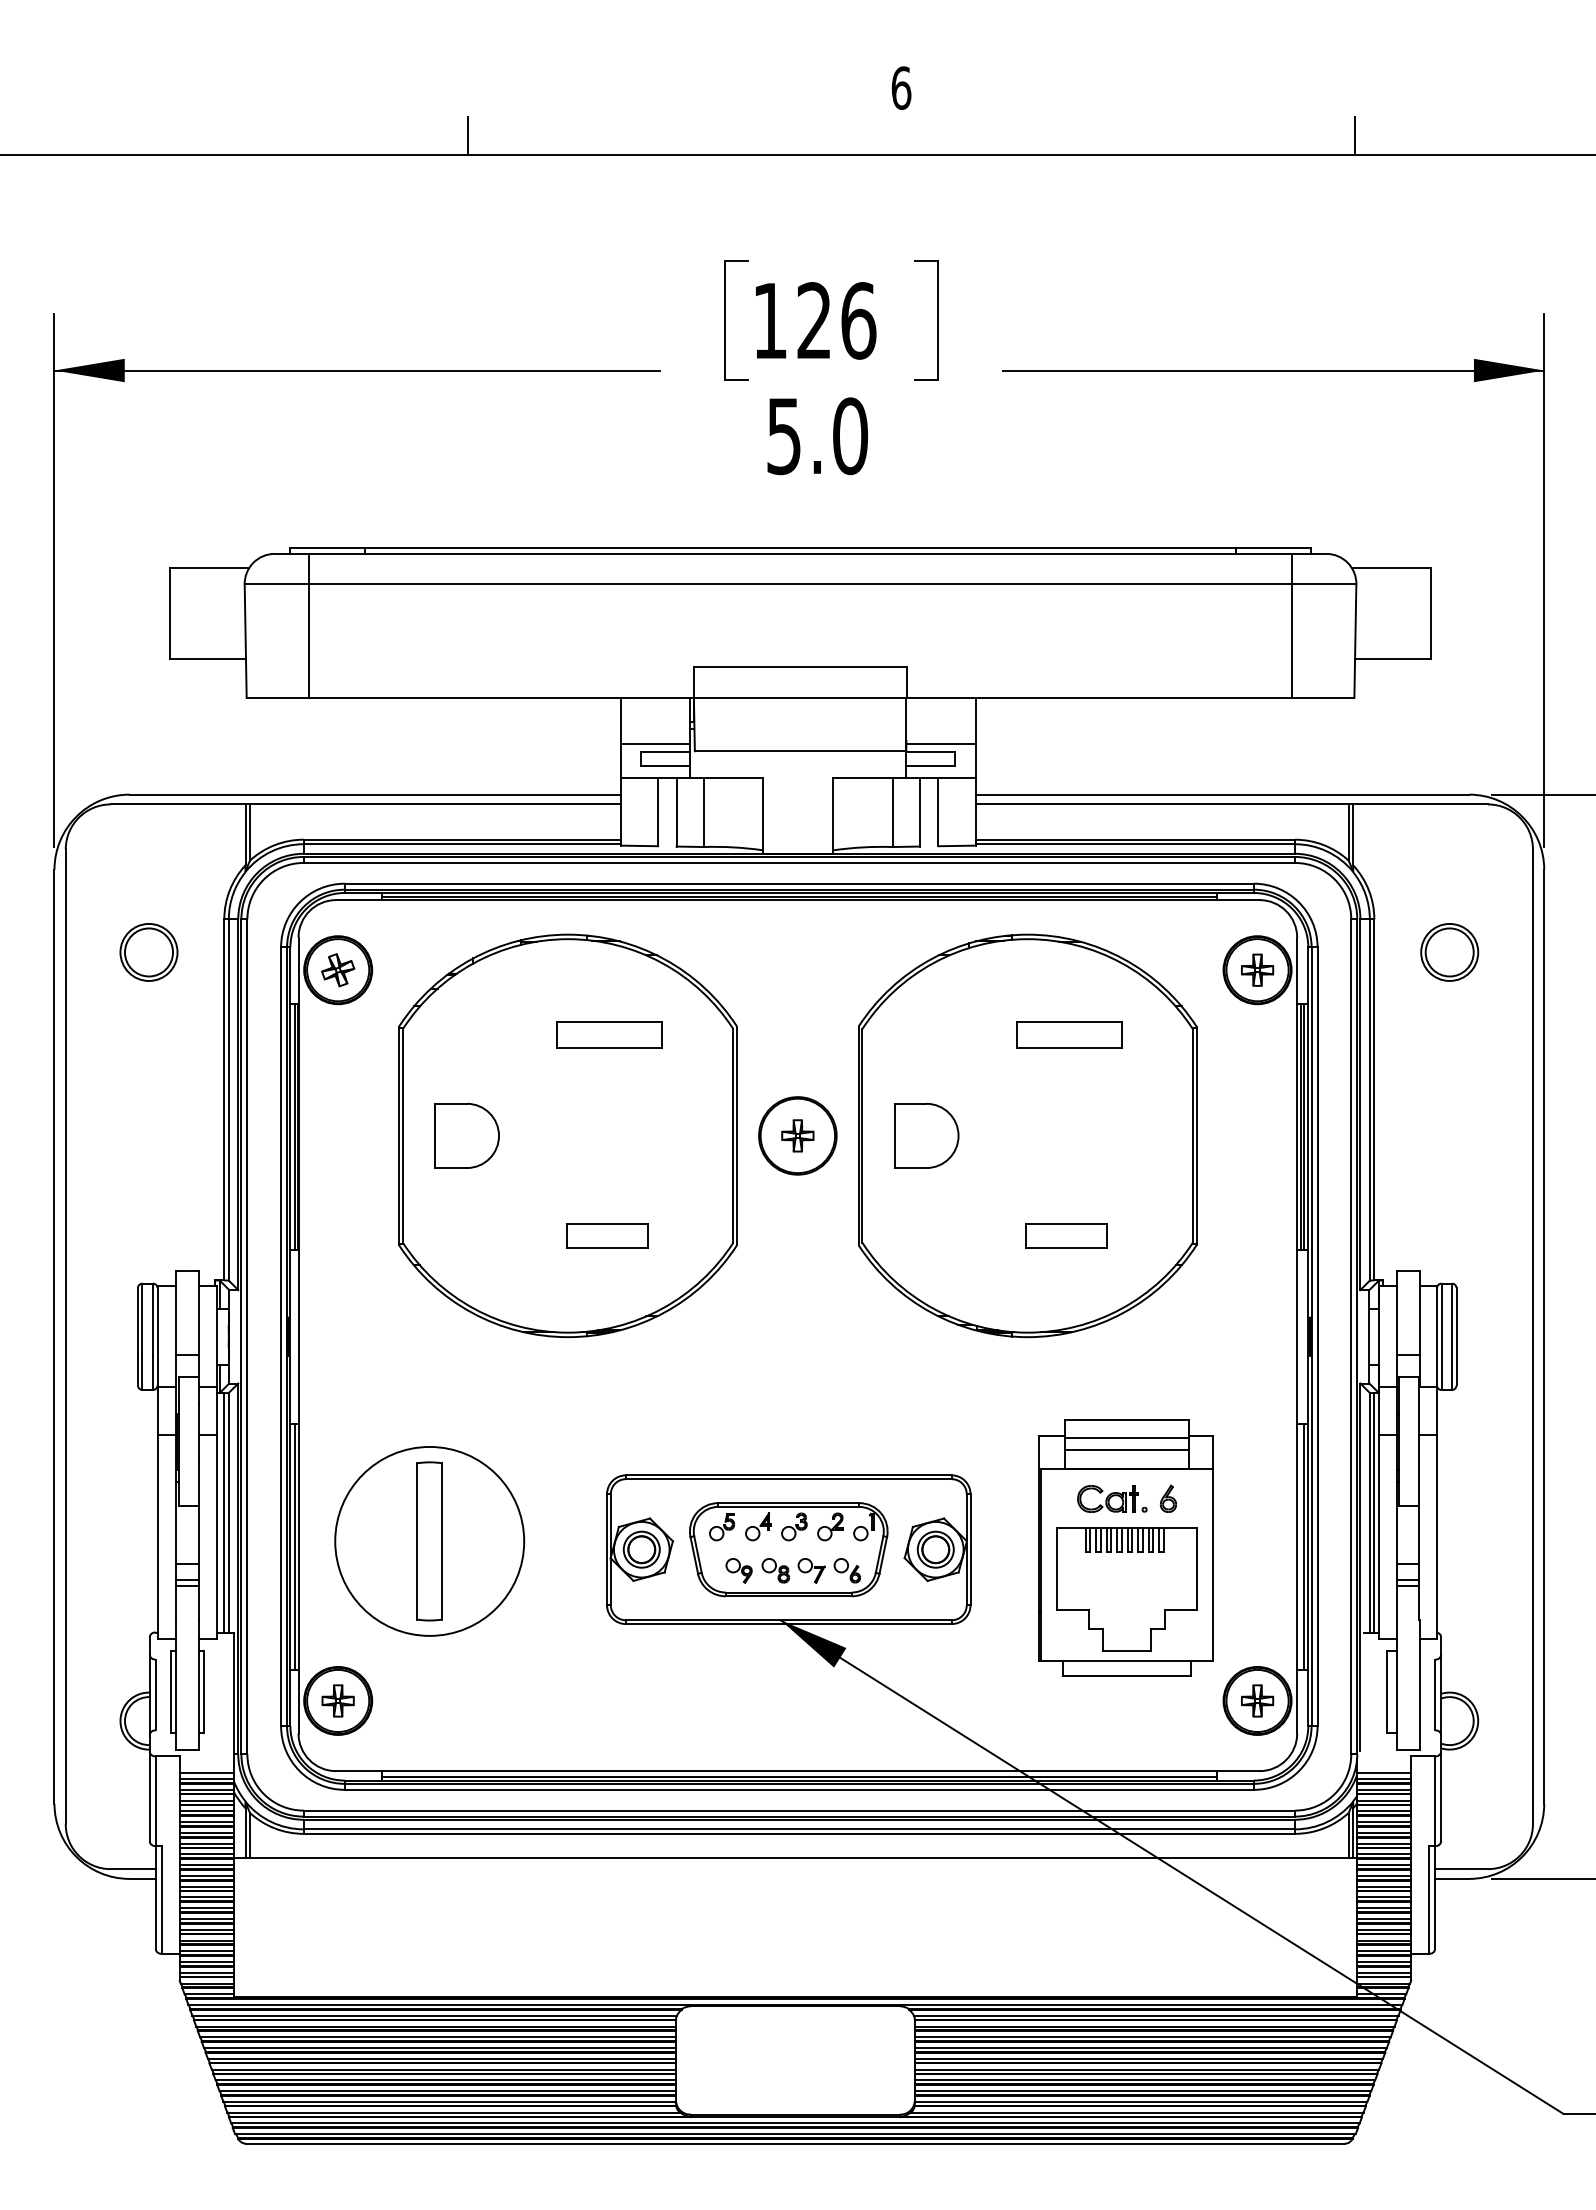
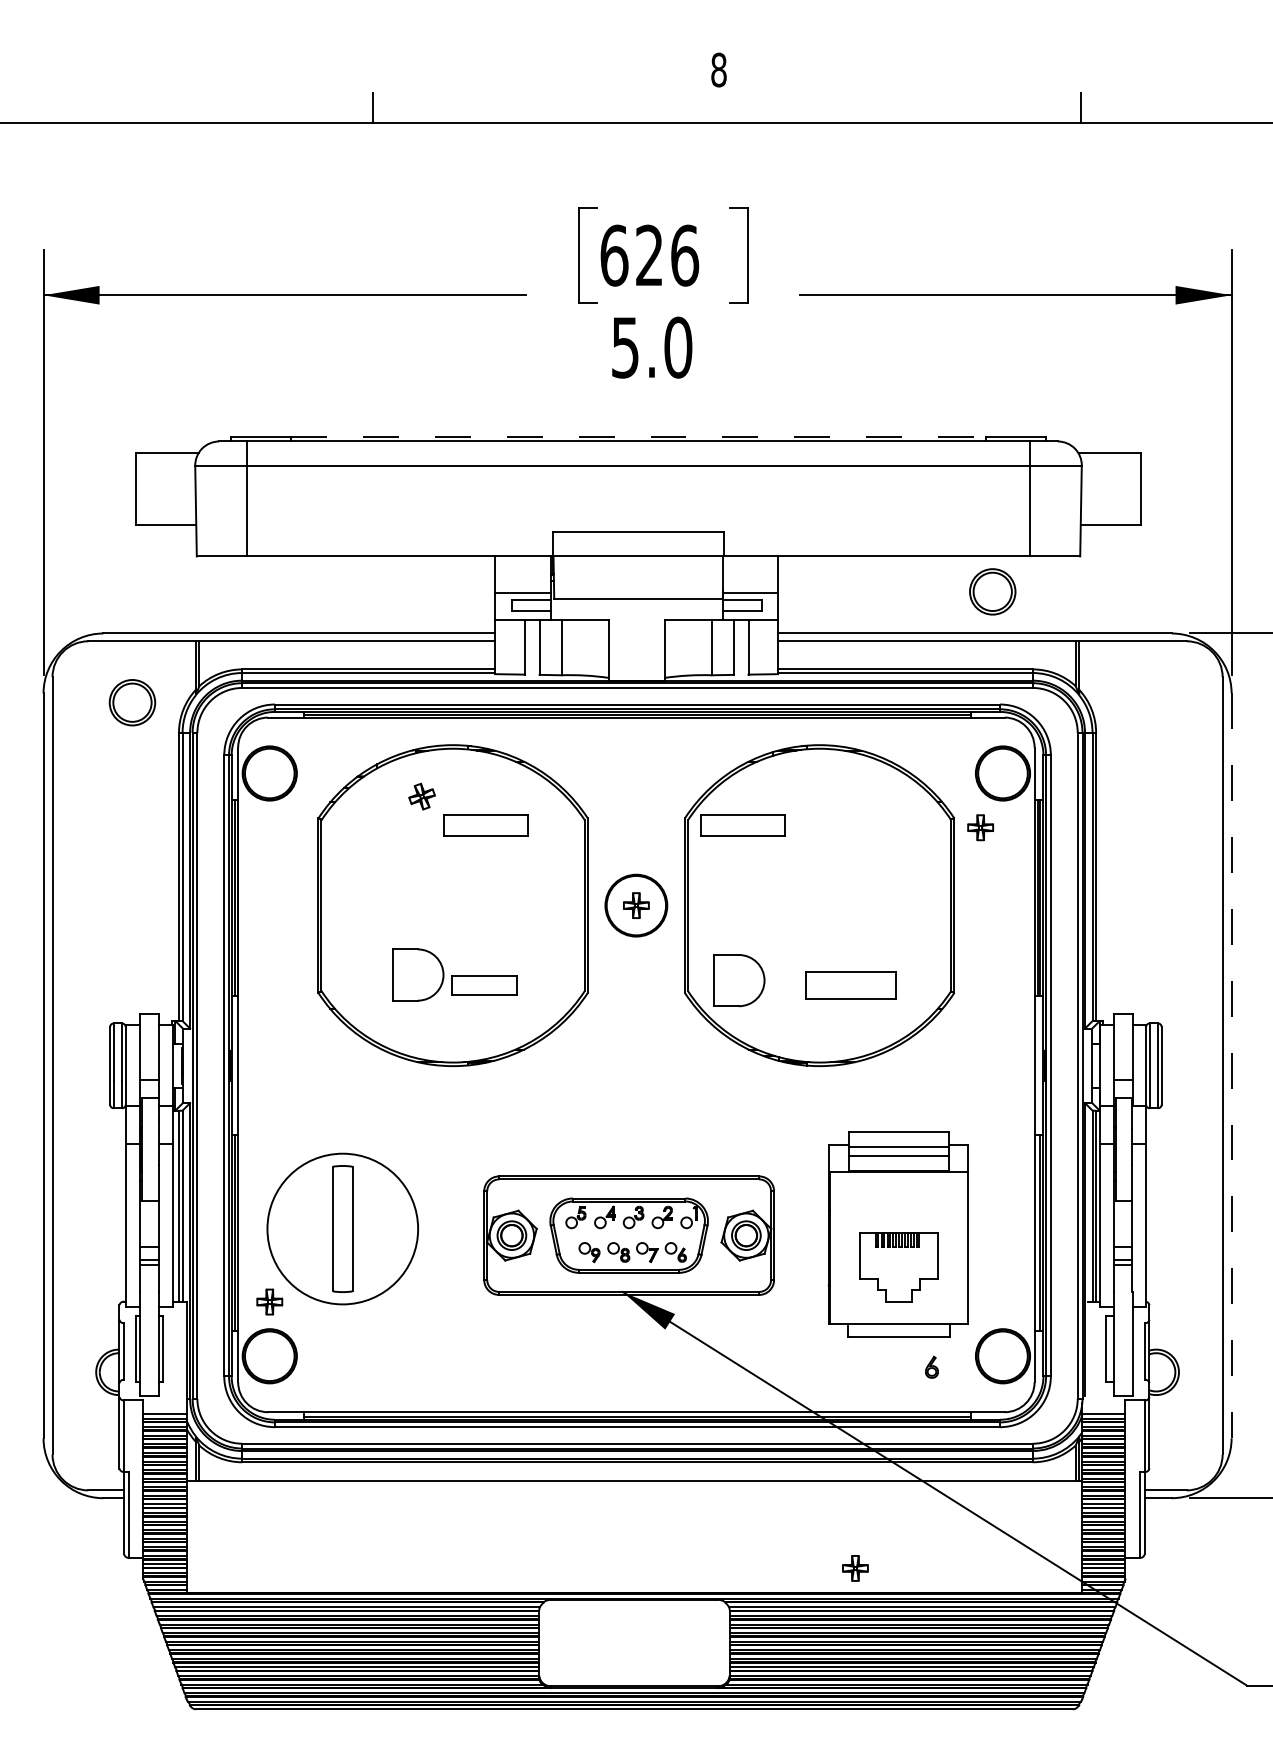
text: (901, 87) -> (719, 69), 6 -> 8
text: (770, 320) -> (614, 255), 126 -> 626
line: (801, 547) -> (639, 436), solid -> dashed
part: (148, 952) -> (132, 702), moved
part: (1449, 952) -> (992, 591), moved
part: (1257, 969) -> (980, 827), moved
part: (338, 970) -> (422, 796), moved
part: (1069, 1034) -> (742, 824), moved
part: (466, 1135) -> (417, 974), moved
part: (926, 1135) -> (738, 980), moved
part: (1066, 1235) -> (850, 985), size x1.4
line: (1544, 1337) -> (1231, 1066), solid -> dashed
part: (1112, 1498) -> (887, 1194), removed
part: (1168, 1498) -> (931, 1367), moved
part: (1126, 1589) -> (898, 1267), size x0.7
part: (337, 1700) -> (269, 1301), moved
part: (1257, 1700) -> (855, 1568), moved

